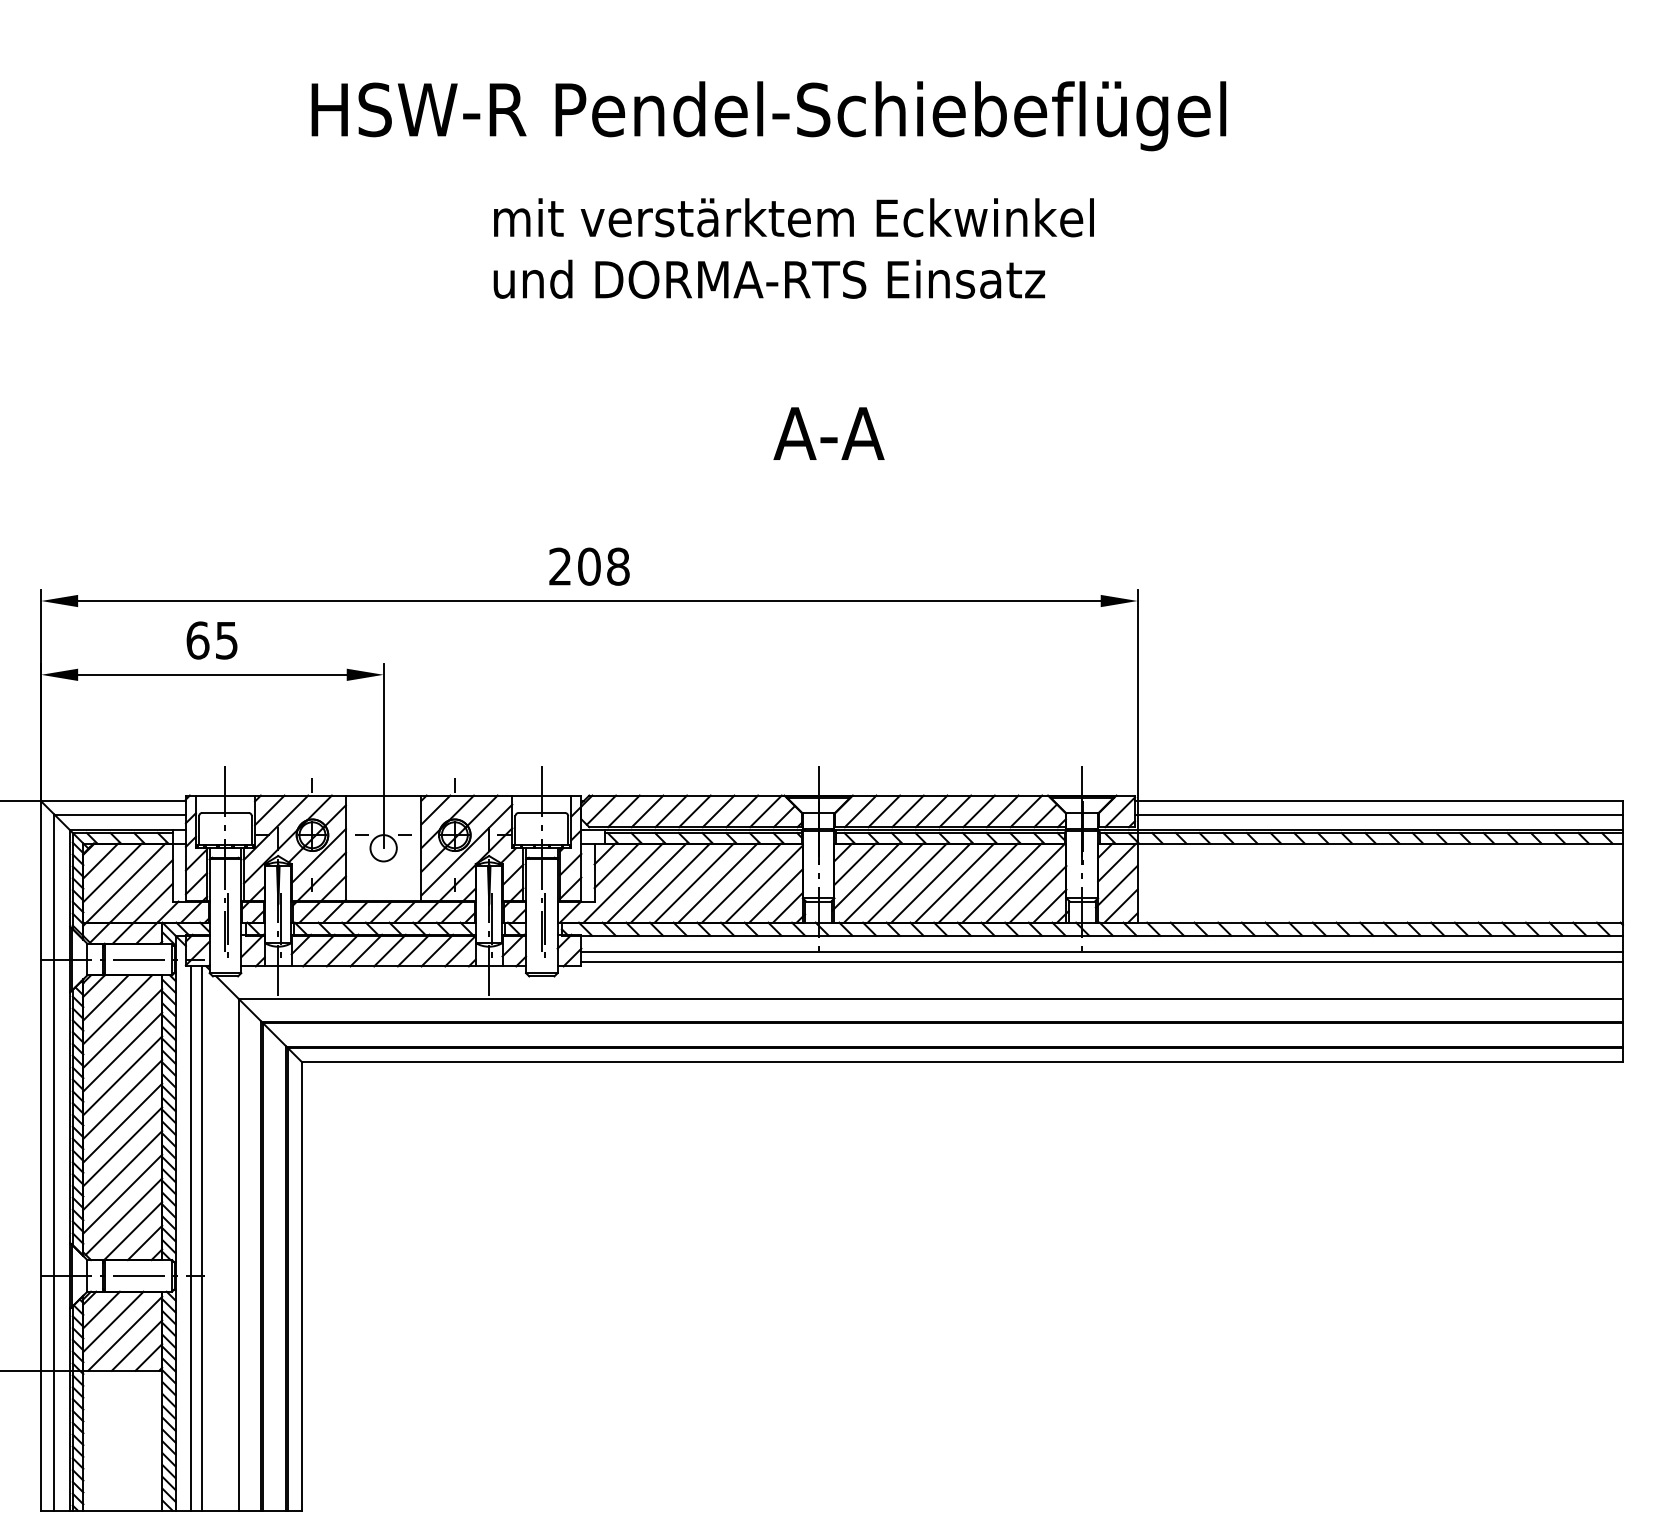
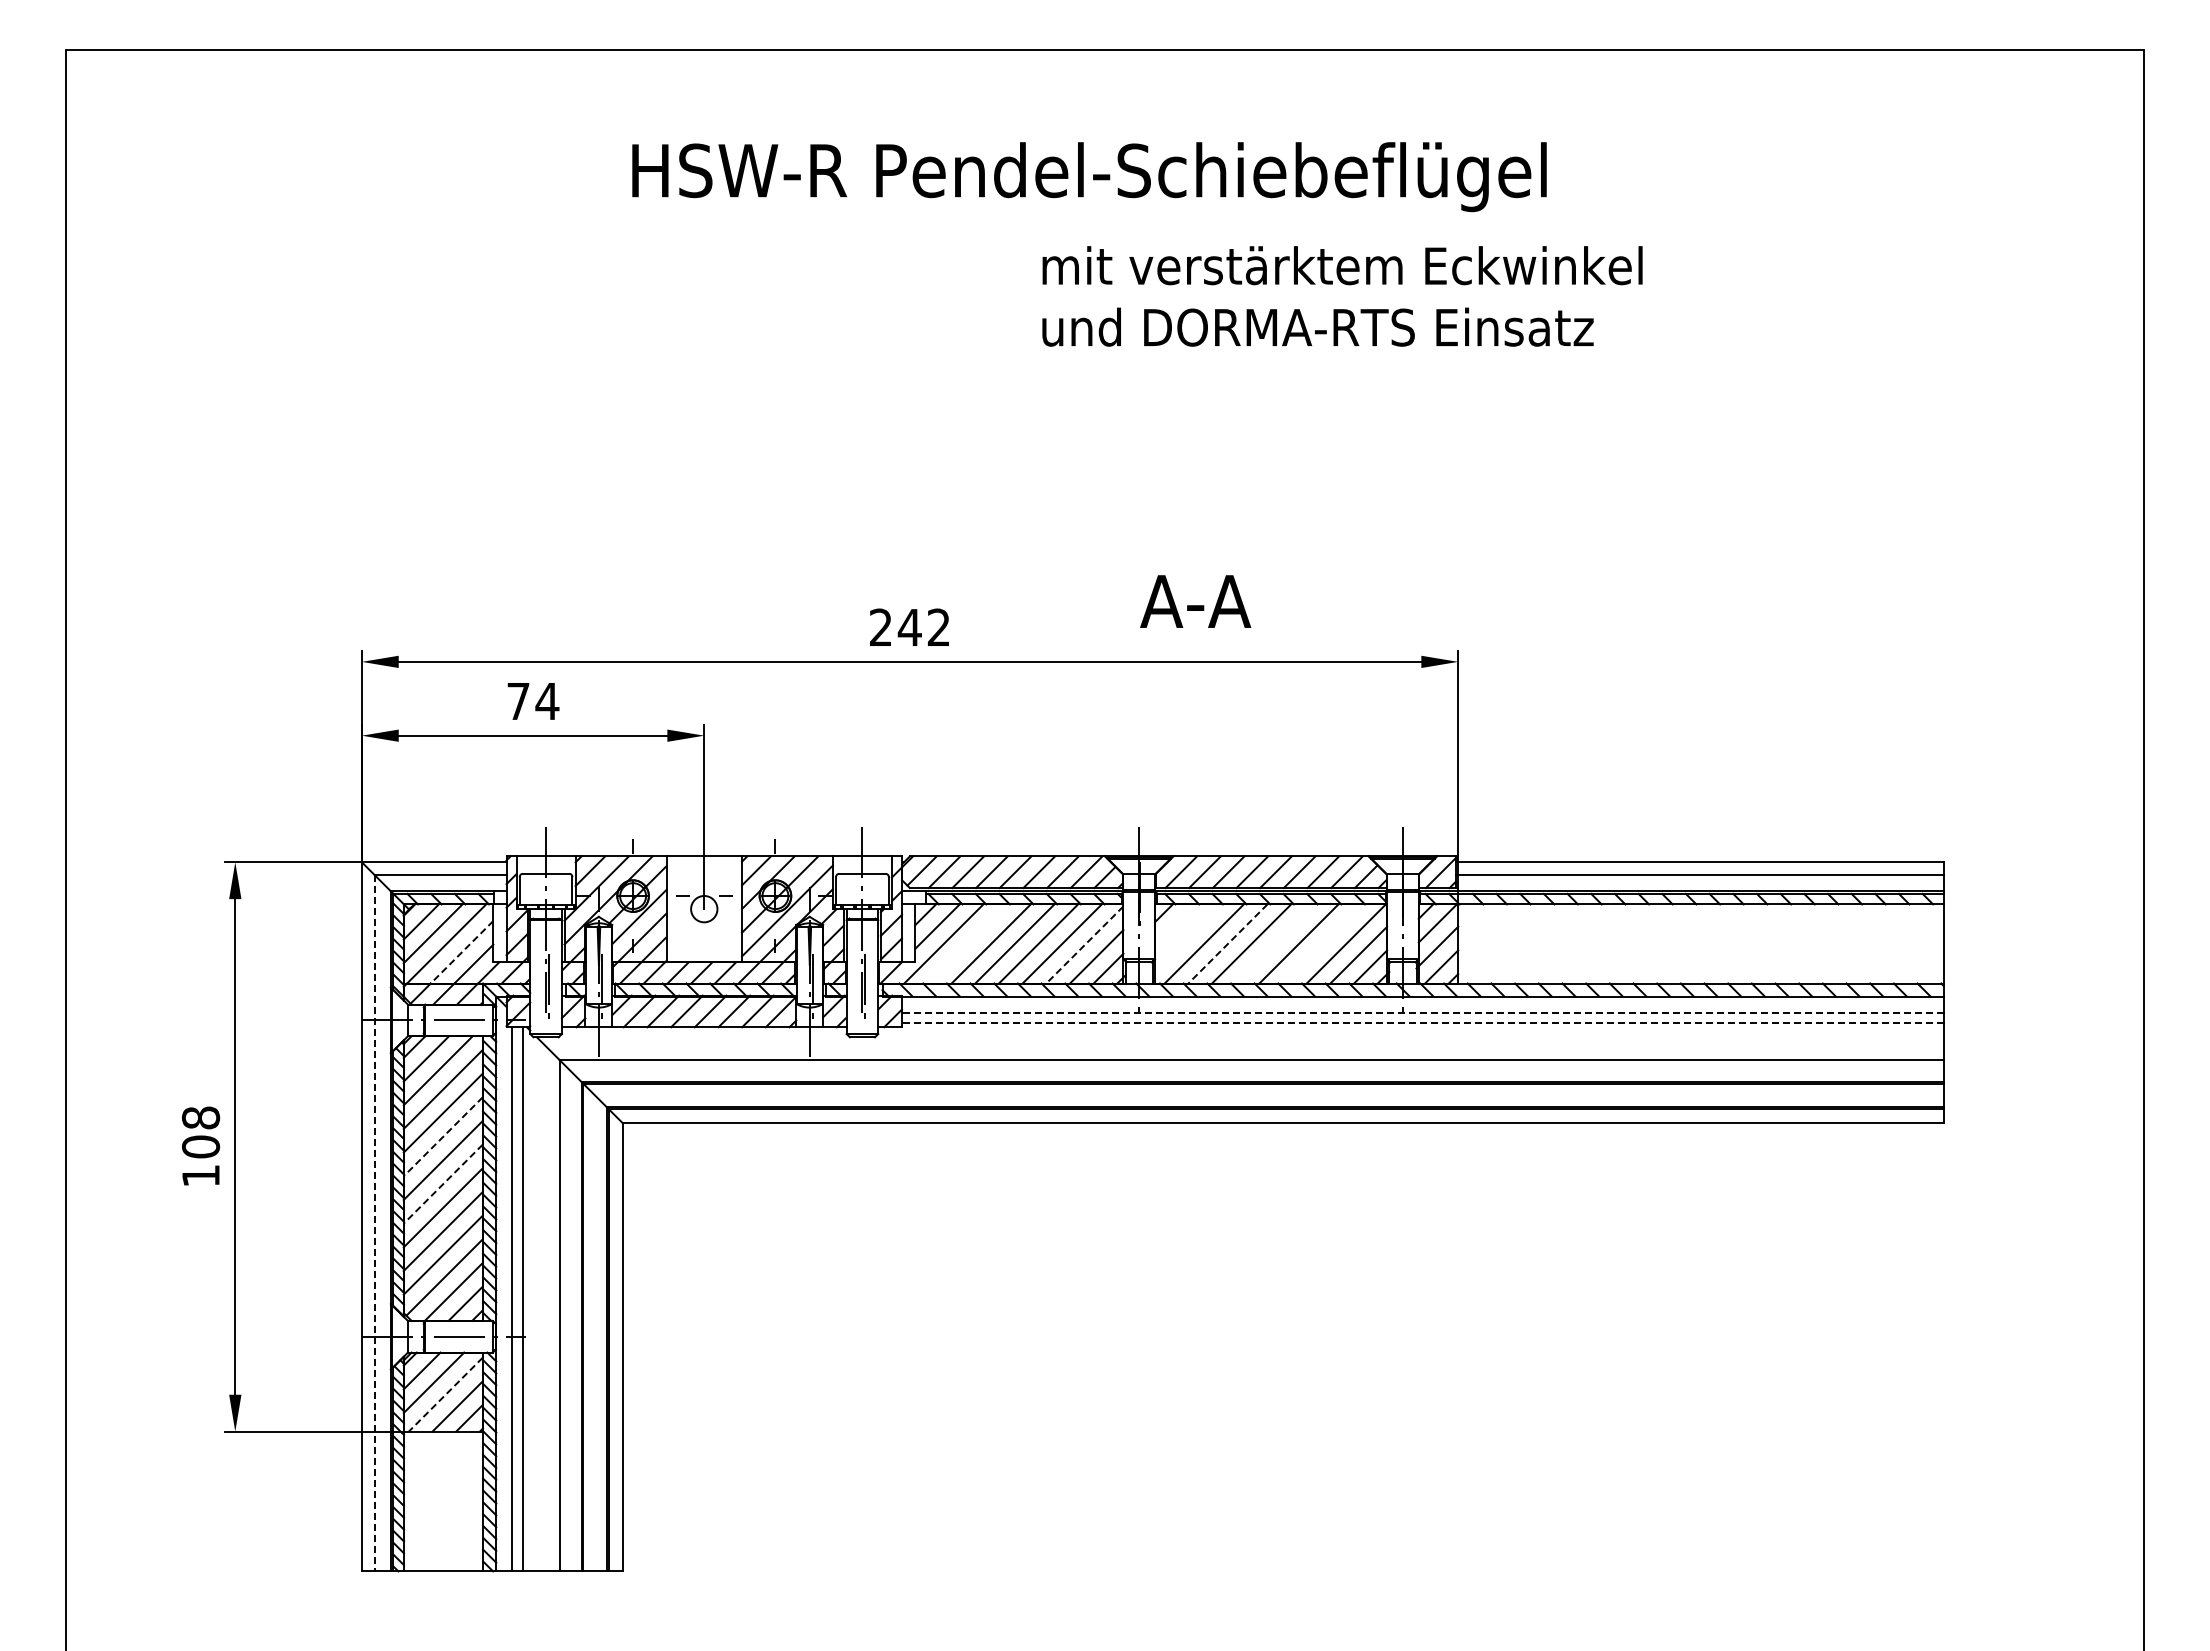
text: (793, 248) -> (1342, 296), moved
text: (828, 433) -> (1195, 601), moved
text: (602, 566) -> (923, 627), 208 -> 242
text: (212, 640) -> (533, 701), 65 -> 74
line: (854, 863) -> (1175, 924), removed
line: (865, 876) -> (1186, 937), removed
line: (646, 882) -> (967, 943), removed
line: (906, 882) -> (1227, 943), solid -> dashed
line: (953, 882) -> (1274, 943), removed
line: (1001, 882) -> (1322, 943), removed
line: (763, 883) -> (1084, 944), solid -> dashed
line: (140, 891) -> (461, 952), solid -> dashed
line: (1101, 951) -> (1422, 1012), solid -> dashed
line: (1101, 962) -> (1422, 1023), solid -> dashed
line: (122, 1075) -> (443, 1136), solid -> dashed
line: (122, 1123) -> (443, 1184), solid -> dashed
line: (54, 1162) -> (375, 1223), solid -> dashed
line: (124, 1334) -> (445, 1395), solid -> dashed

